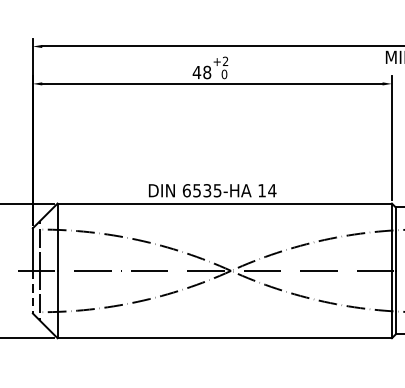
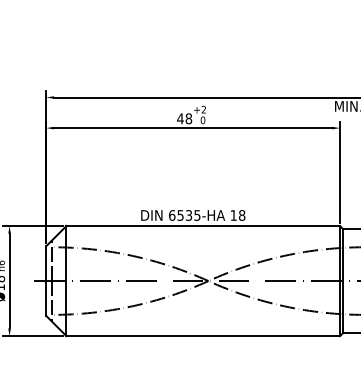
text: (271, 190) -> (241, 215), 14 -> 18
line: (33, 293) -> (46, 299), dashed -> solid

